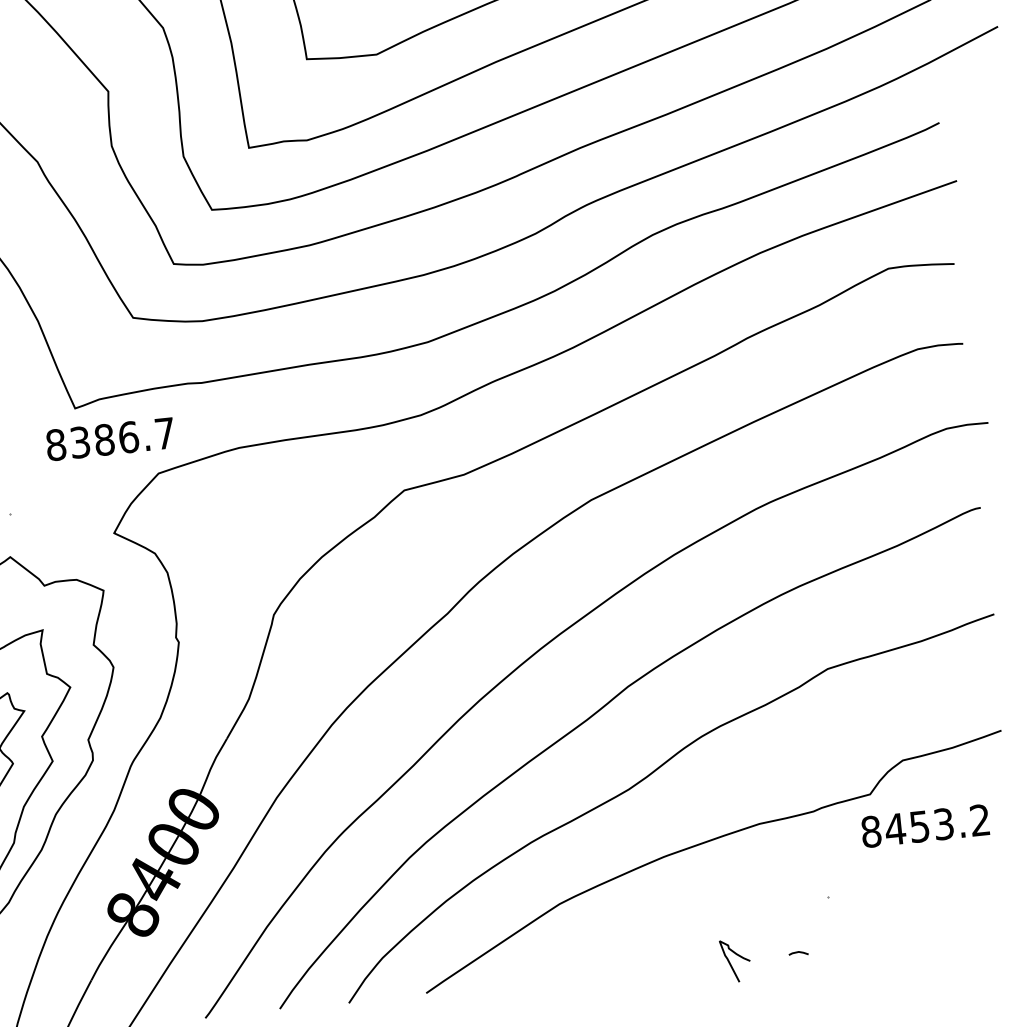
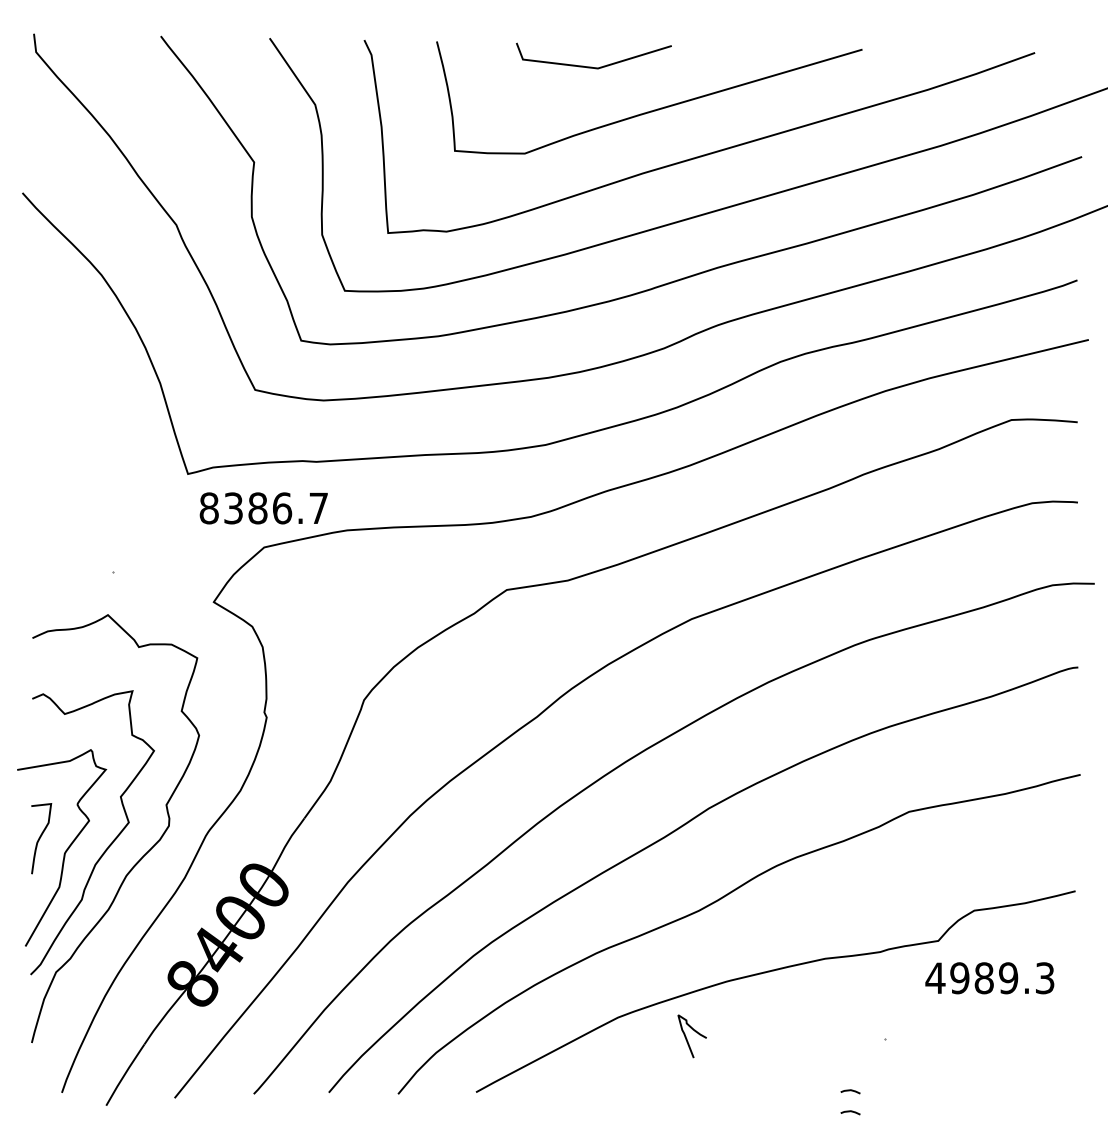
text: (110, 439) -> (263, 508), moved
text: (924, 826) -> (989, 978), 8453.2 -> 4989.3
curve: (731, 963) -> (687, 1038), moved
line: (800, 974) -> (850, 1112), added

